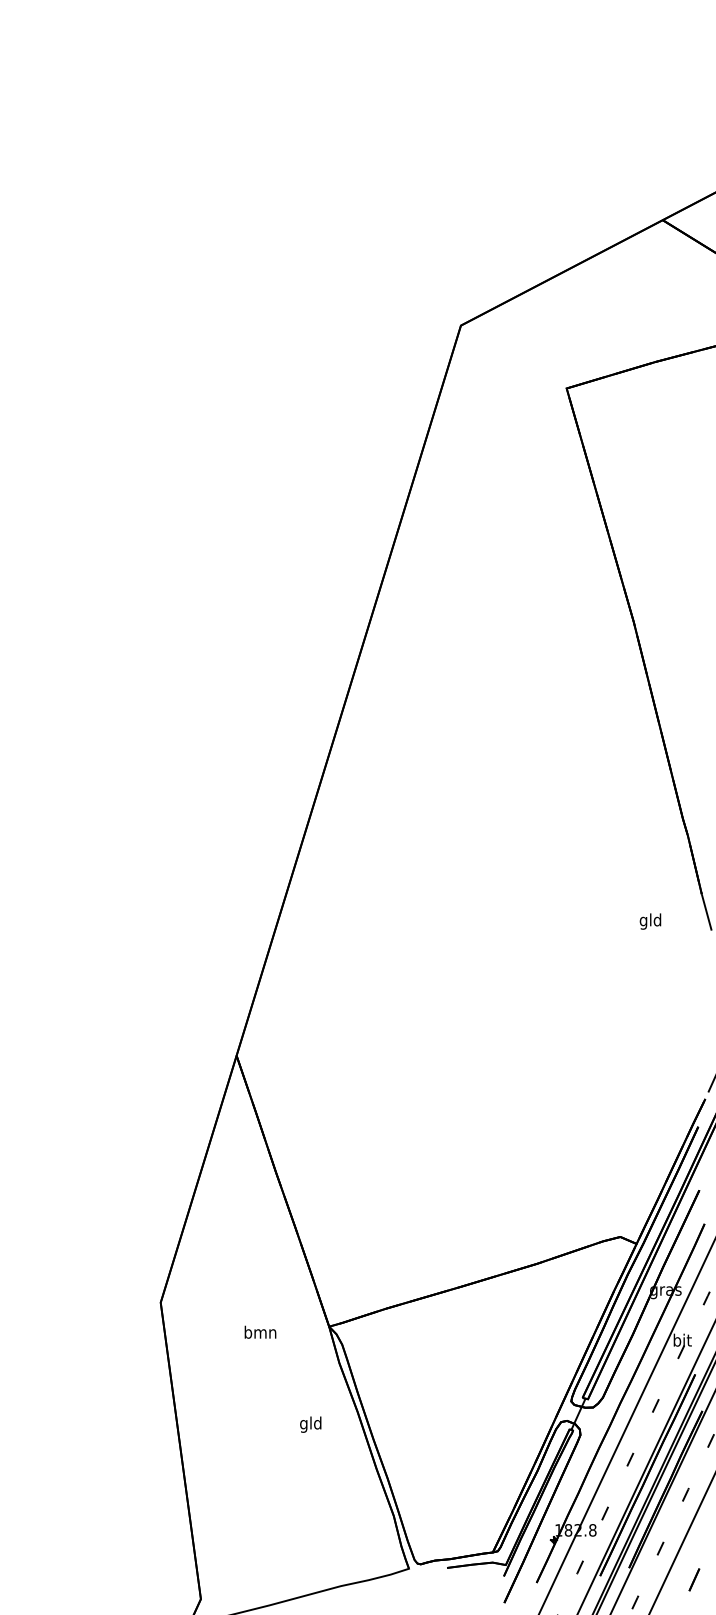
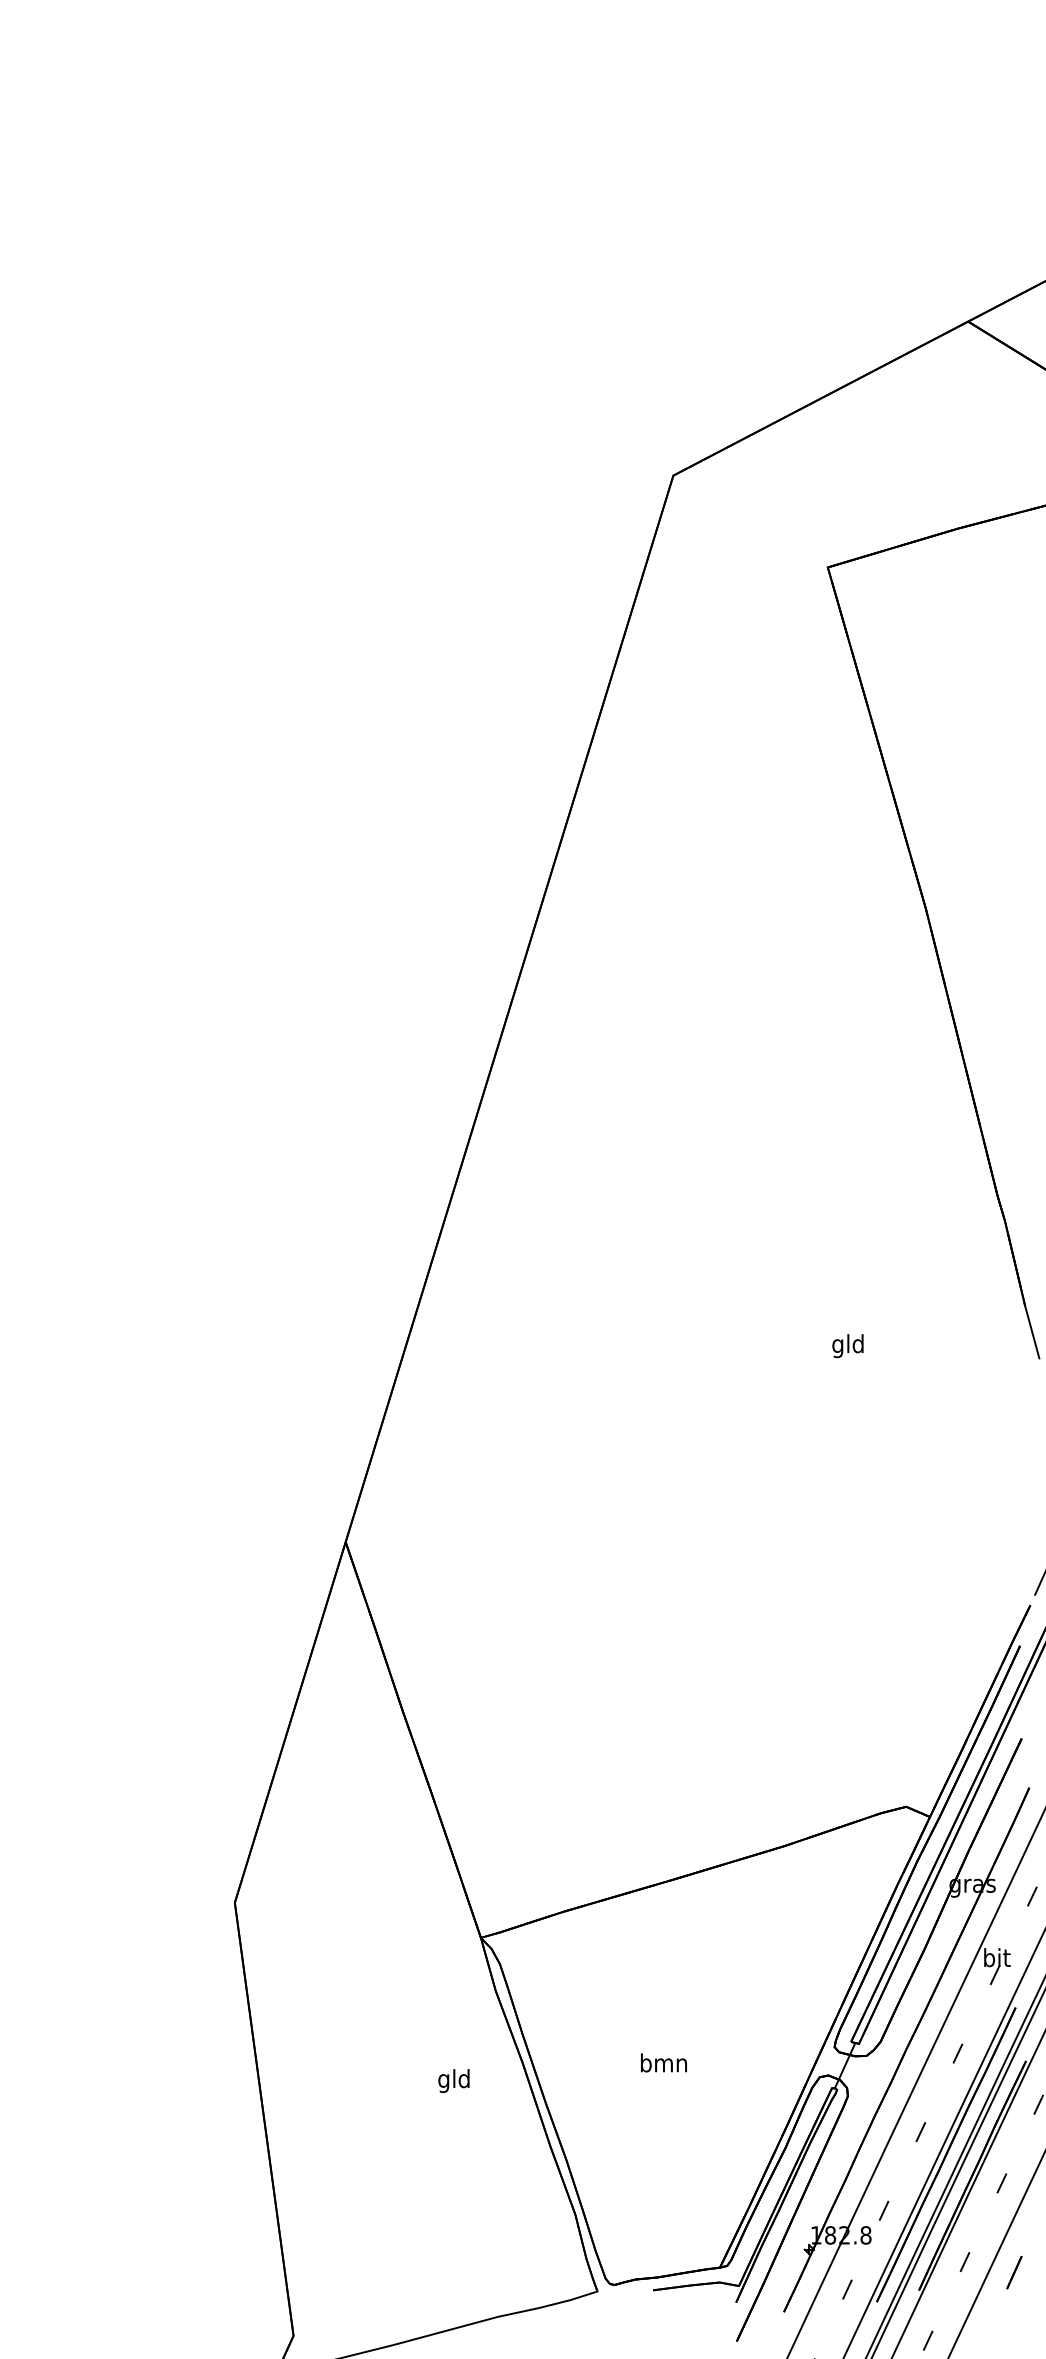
text: (650, 921) -> (848, 1346), moved
text: (260, 1331) -> (663, 2061), moved
line: (694, 1579) -> (1014, 2272), moved

